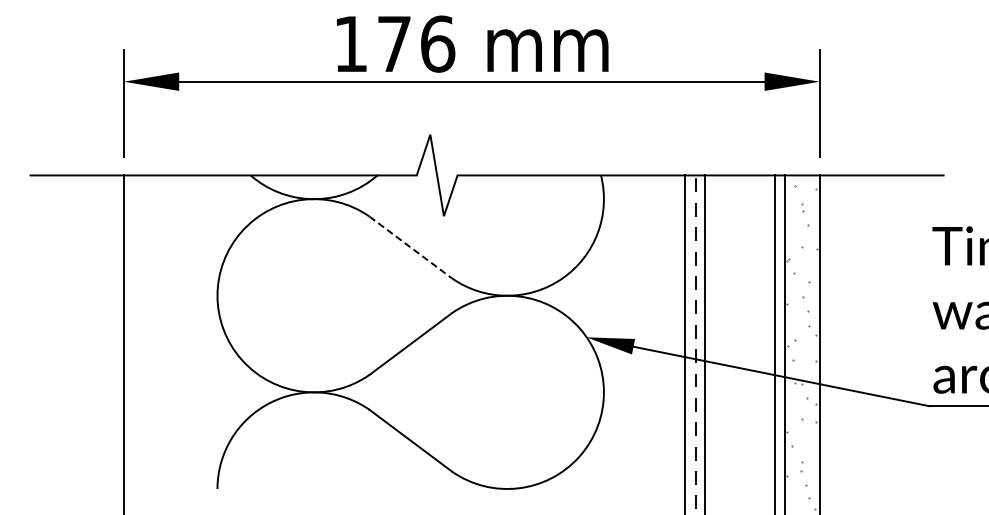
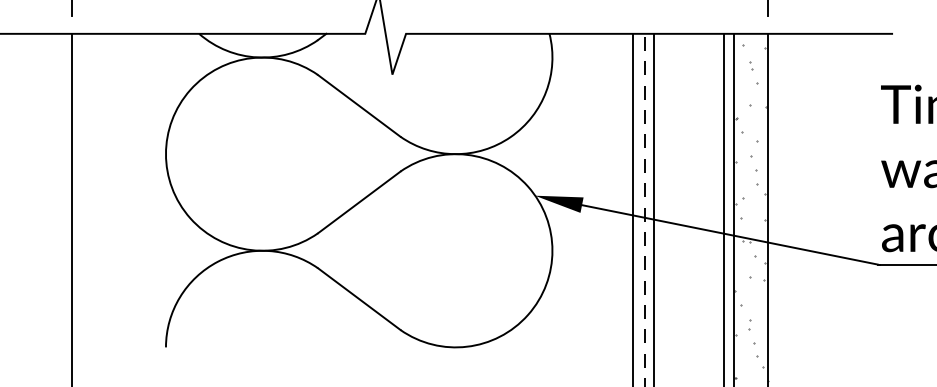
line: (411, 247) -> (360, 105), dashed -> solid

